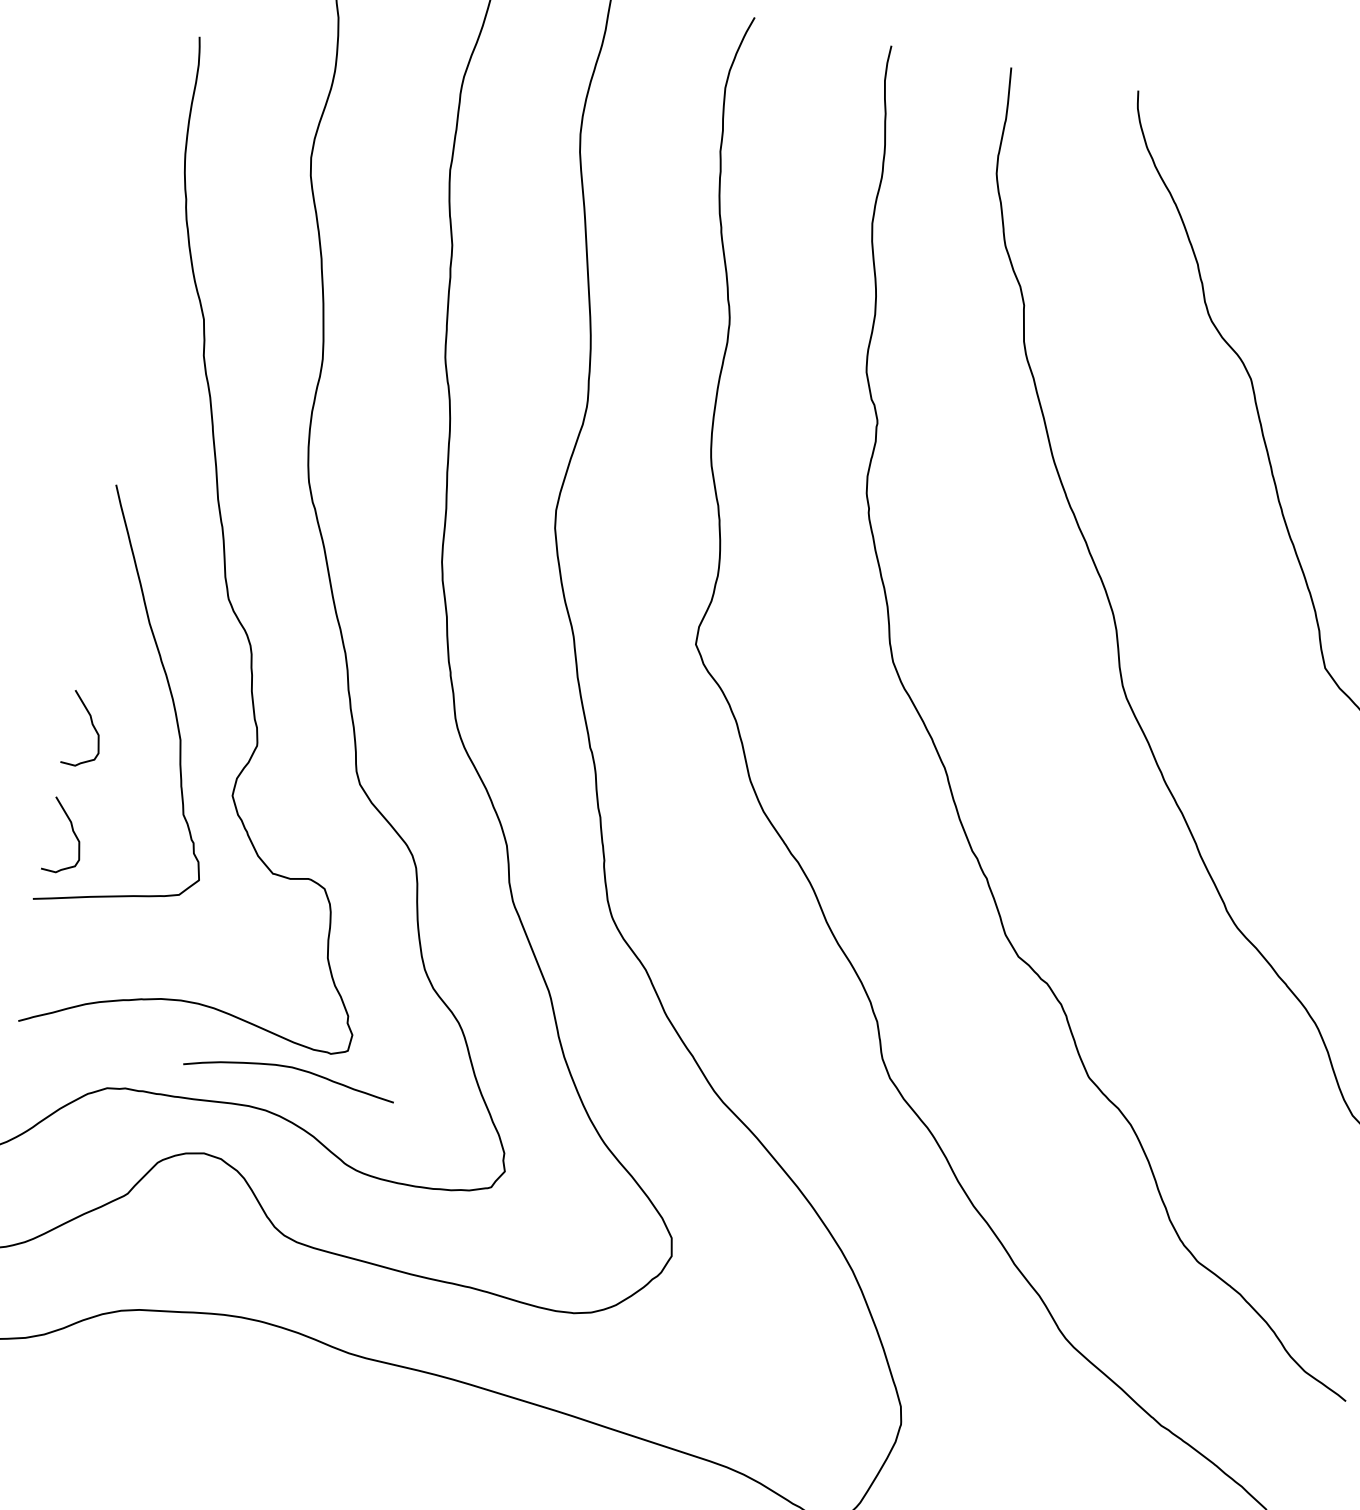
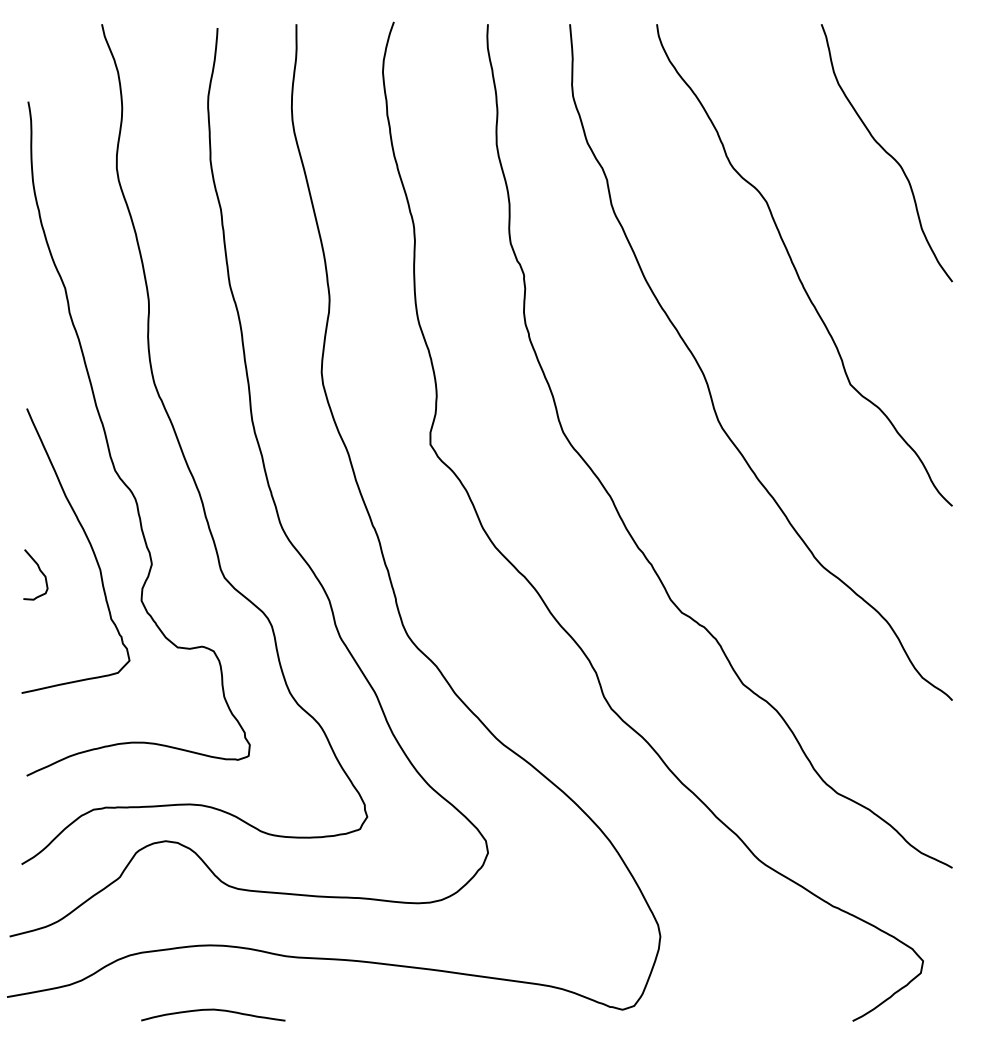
curve: (73, 834) -> (40, 645), removed
curve: (291, 1068) -> (213, 1010), moved

